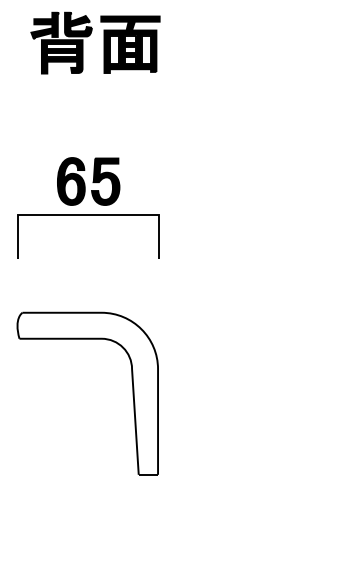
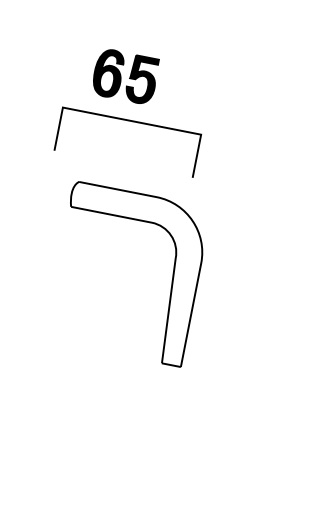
part: (88, 181) -> (125, 76), moved
part: (132, 393) -> (171, 282), moved

